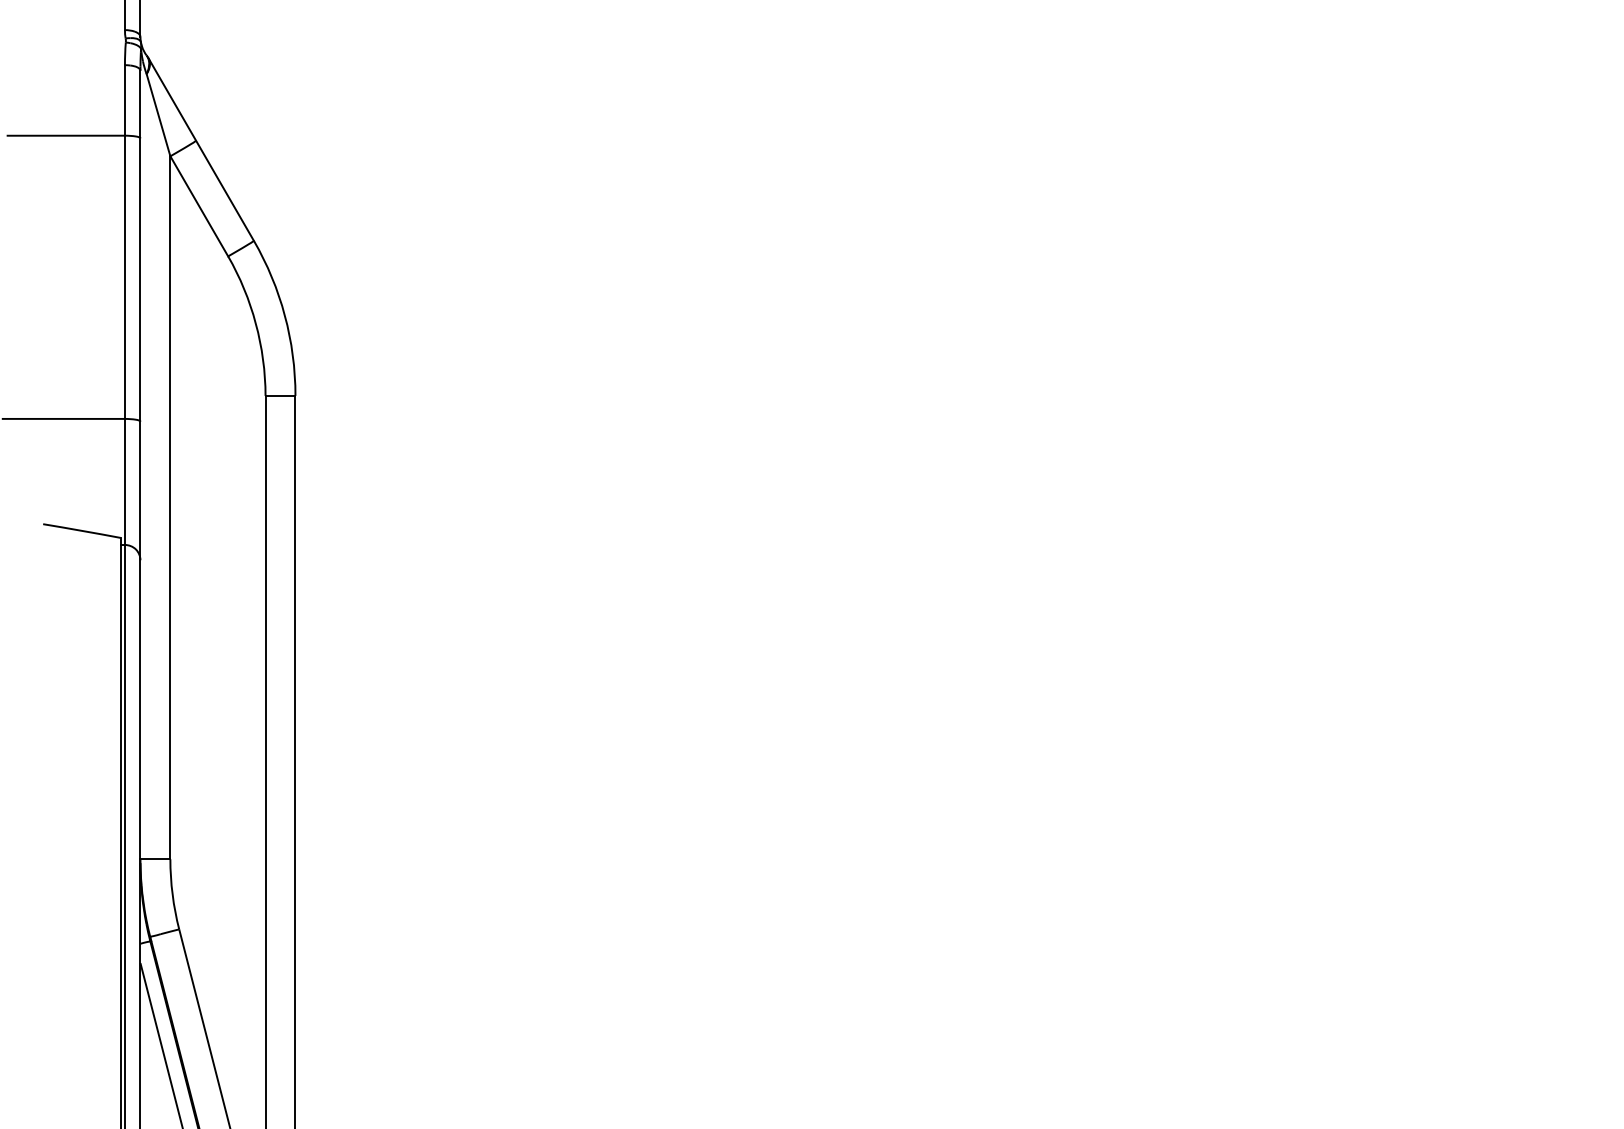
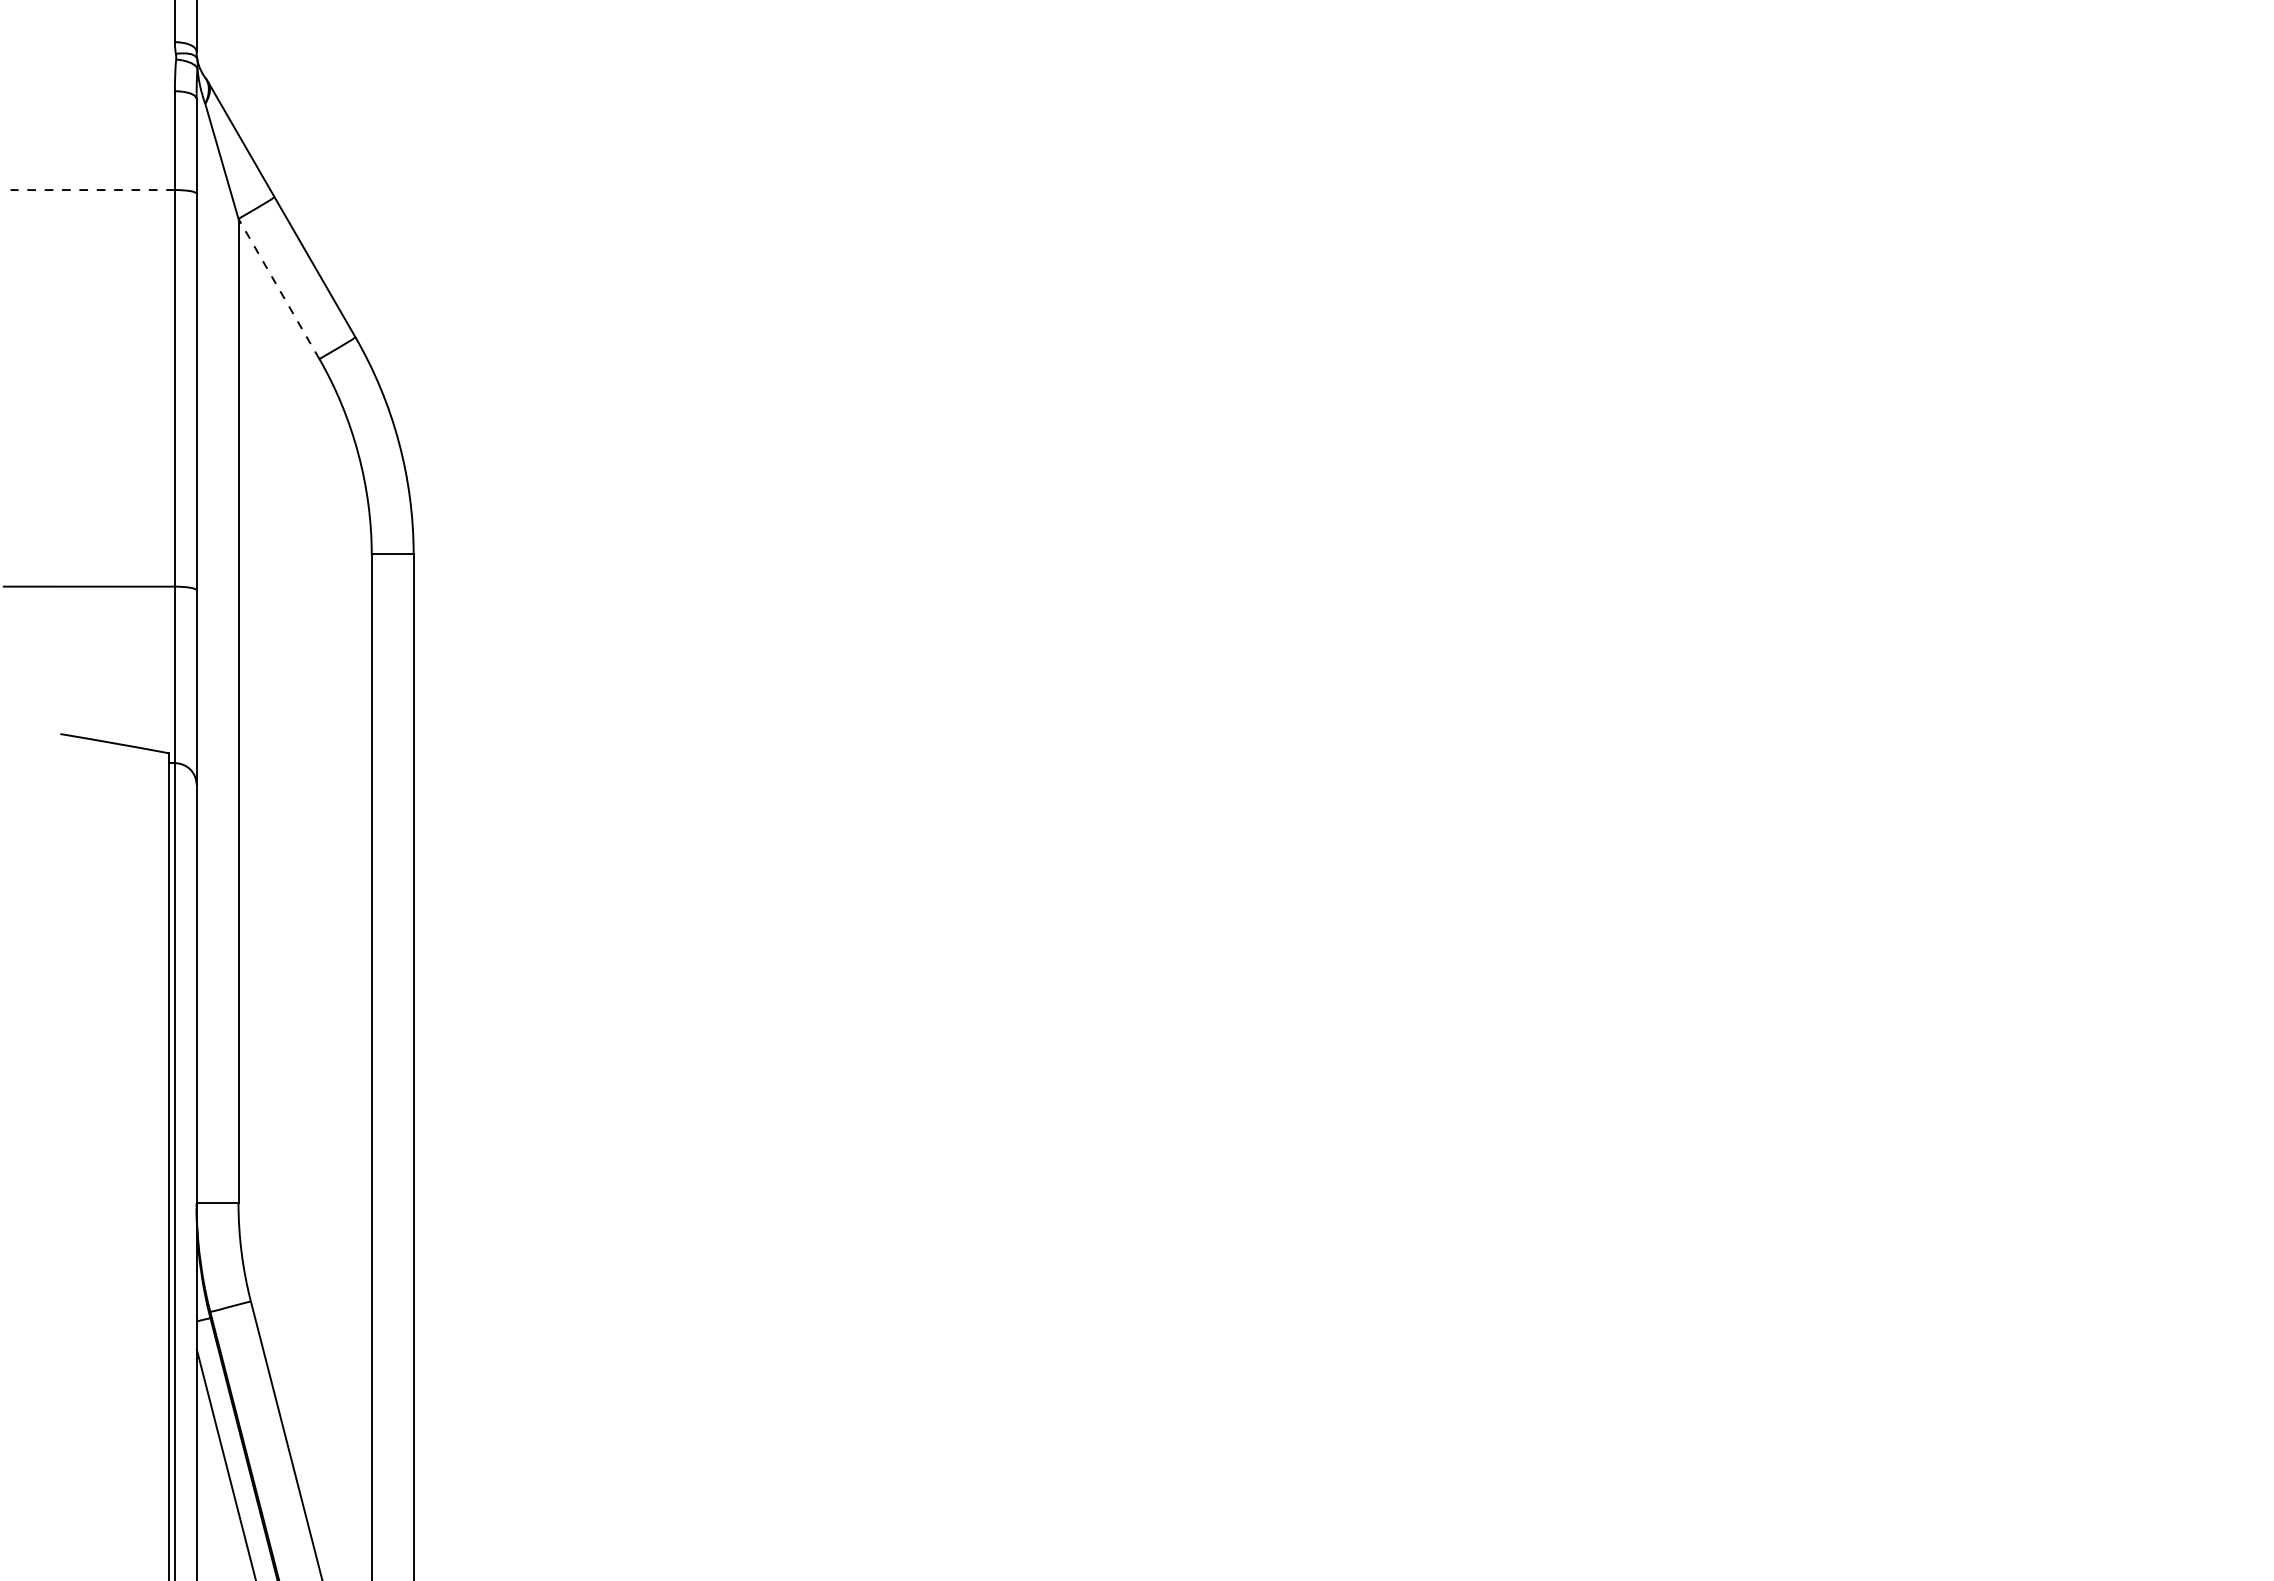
line: (66, 136) -> (92, 190), solid -> dashed
line: (198, 206) -> (278, 288), solid -> dashed

